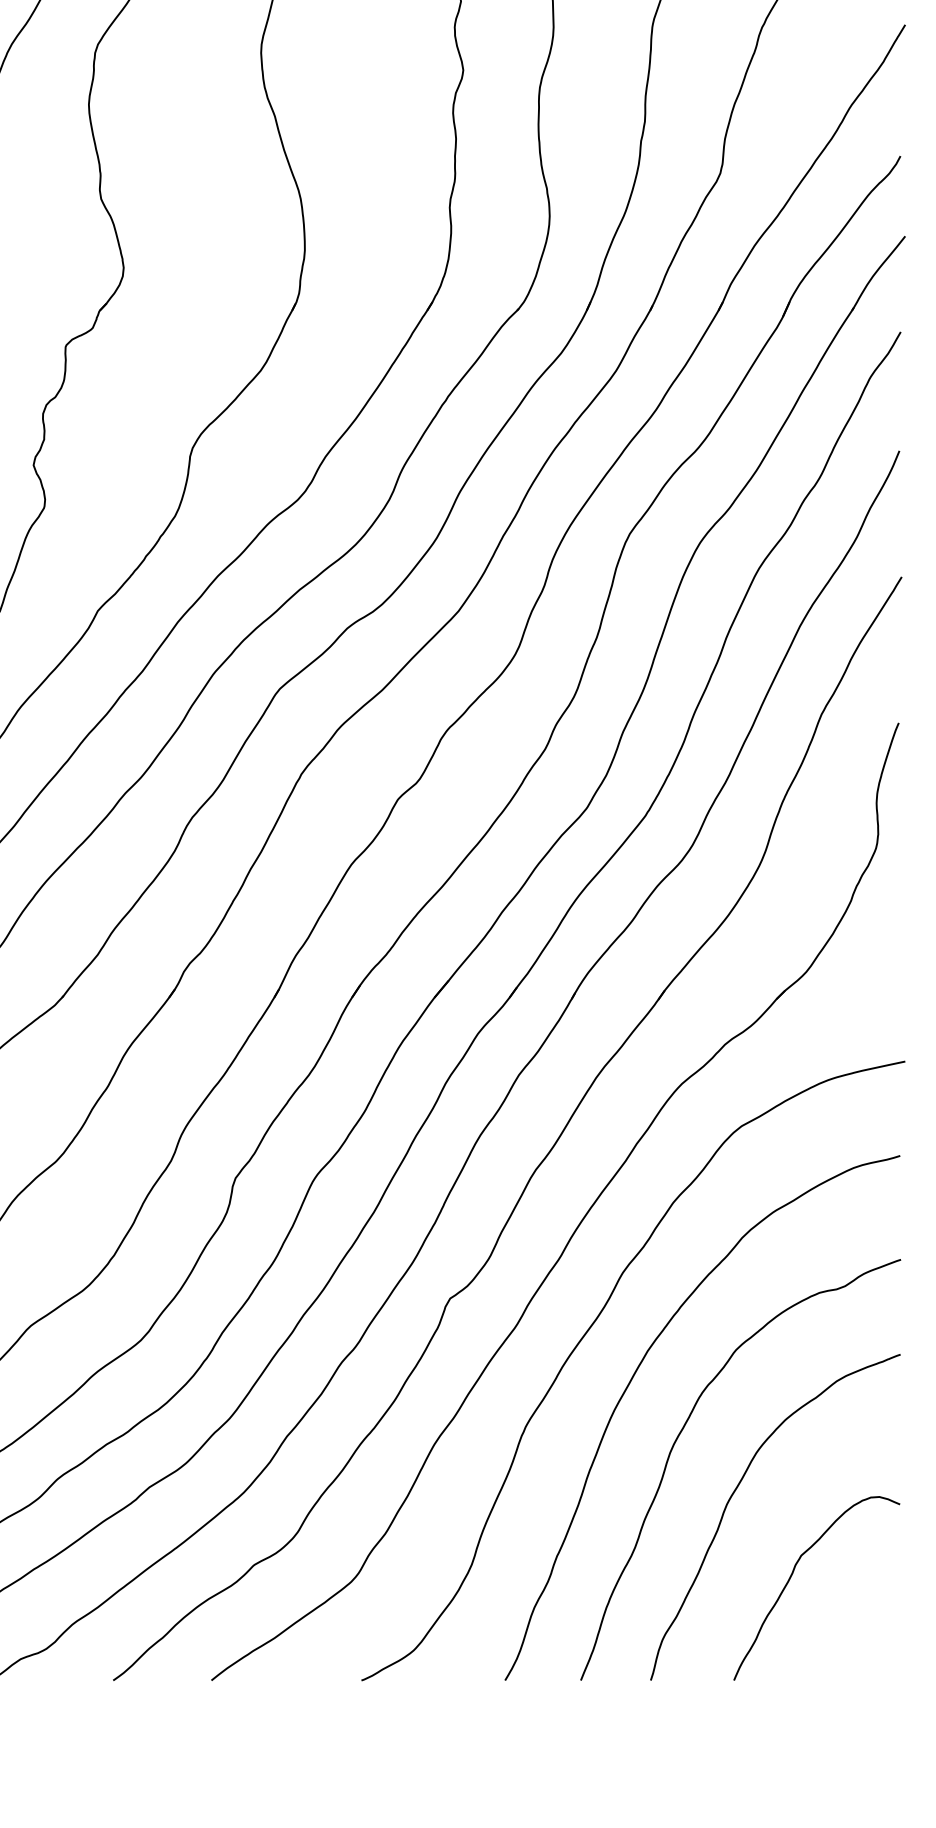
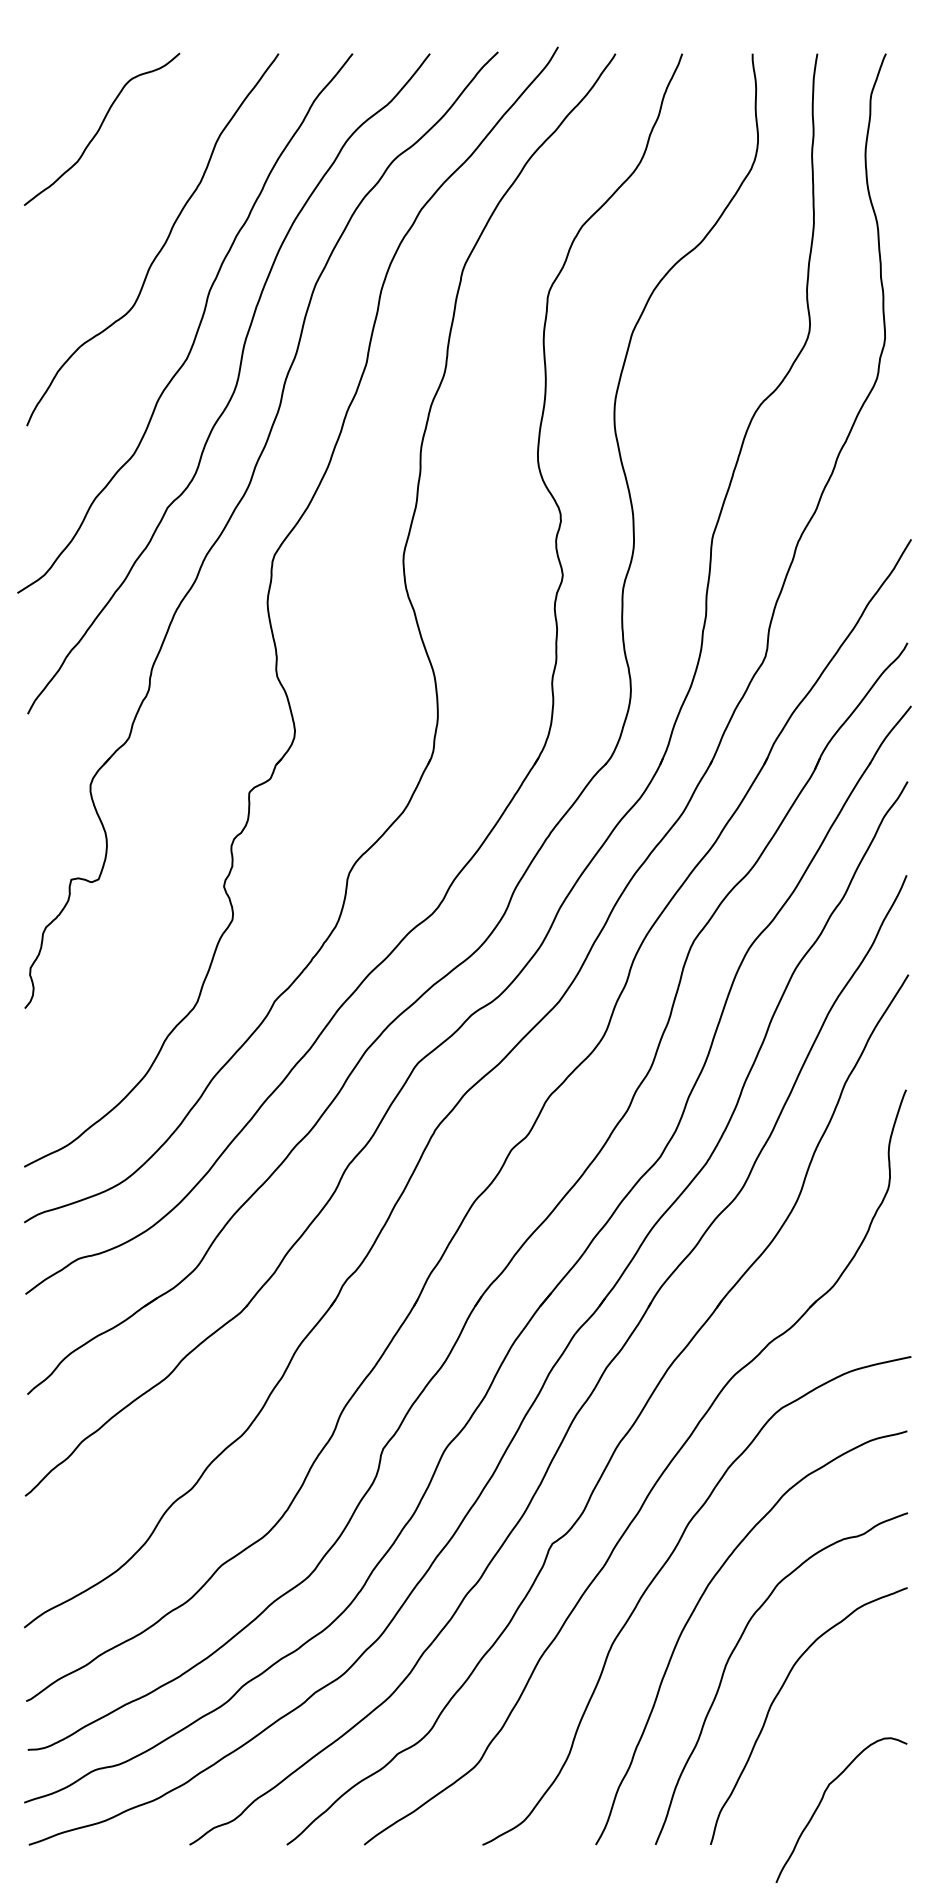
curve: (792, 1576) -> (822, 1800), moved

